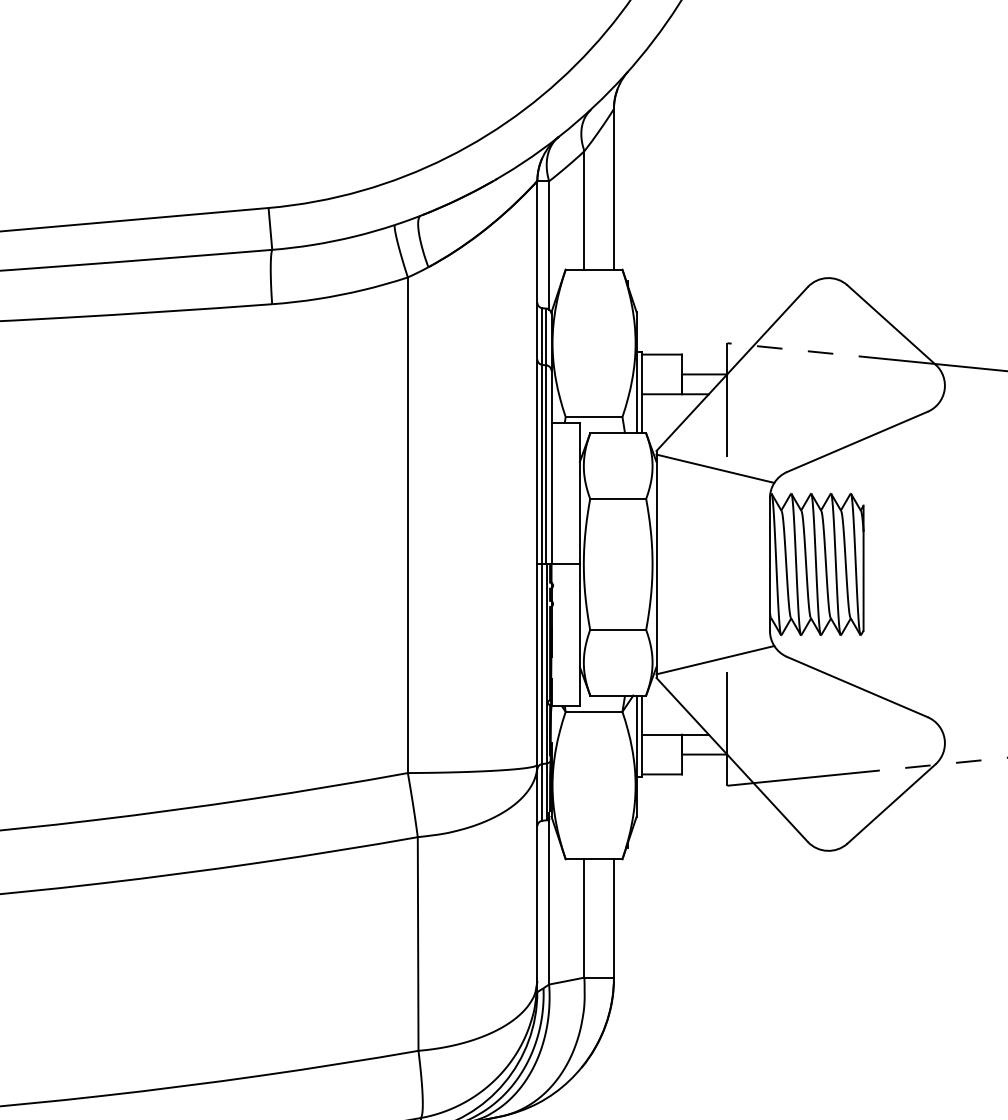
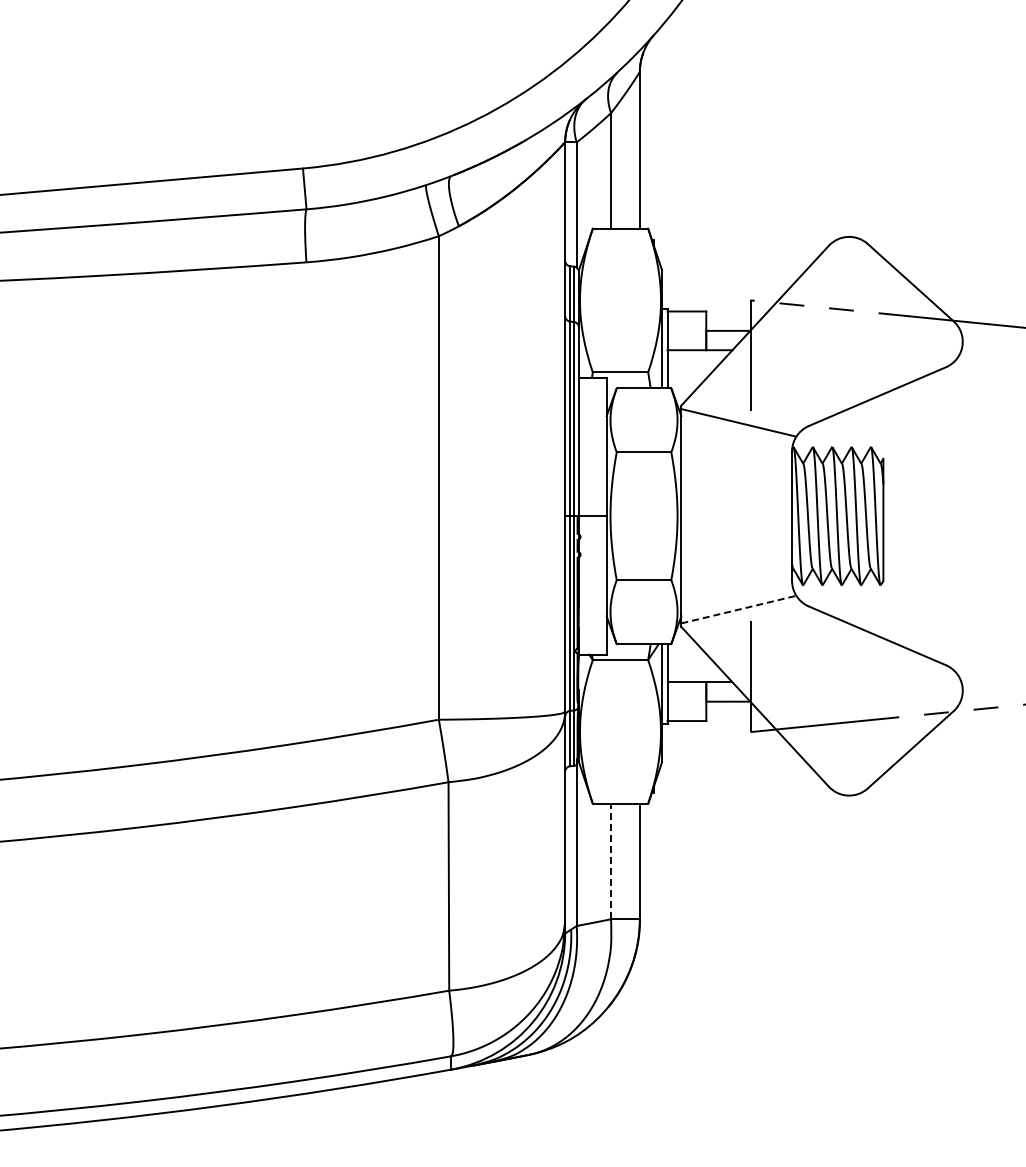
line: (716, 660) -> (739, 609), solid -> dashed
line: (584, 918) -> (611, 861), solid -> dashed

